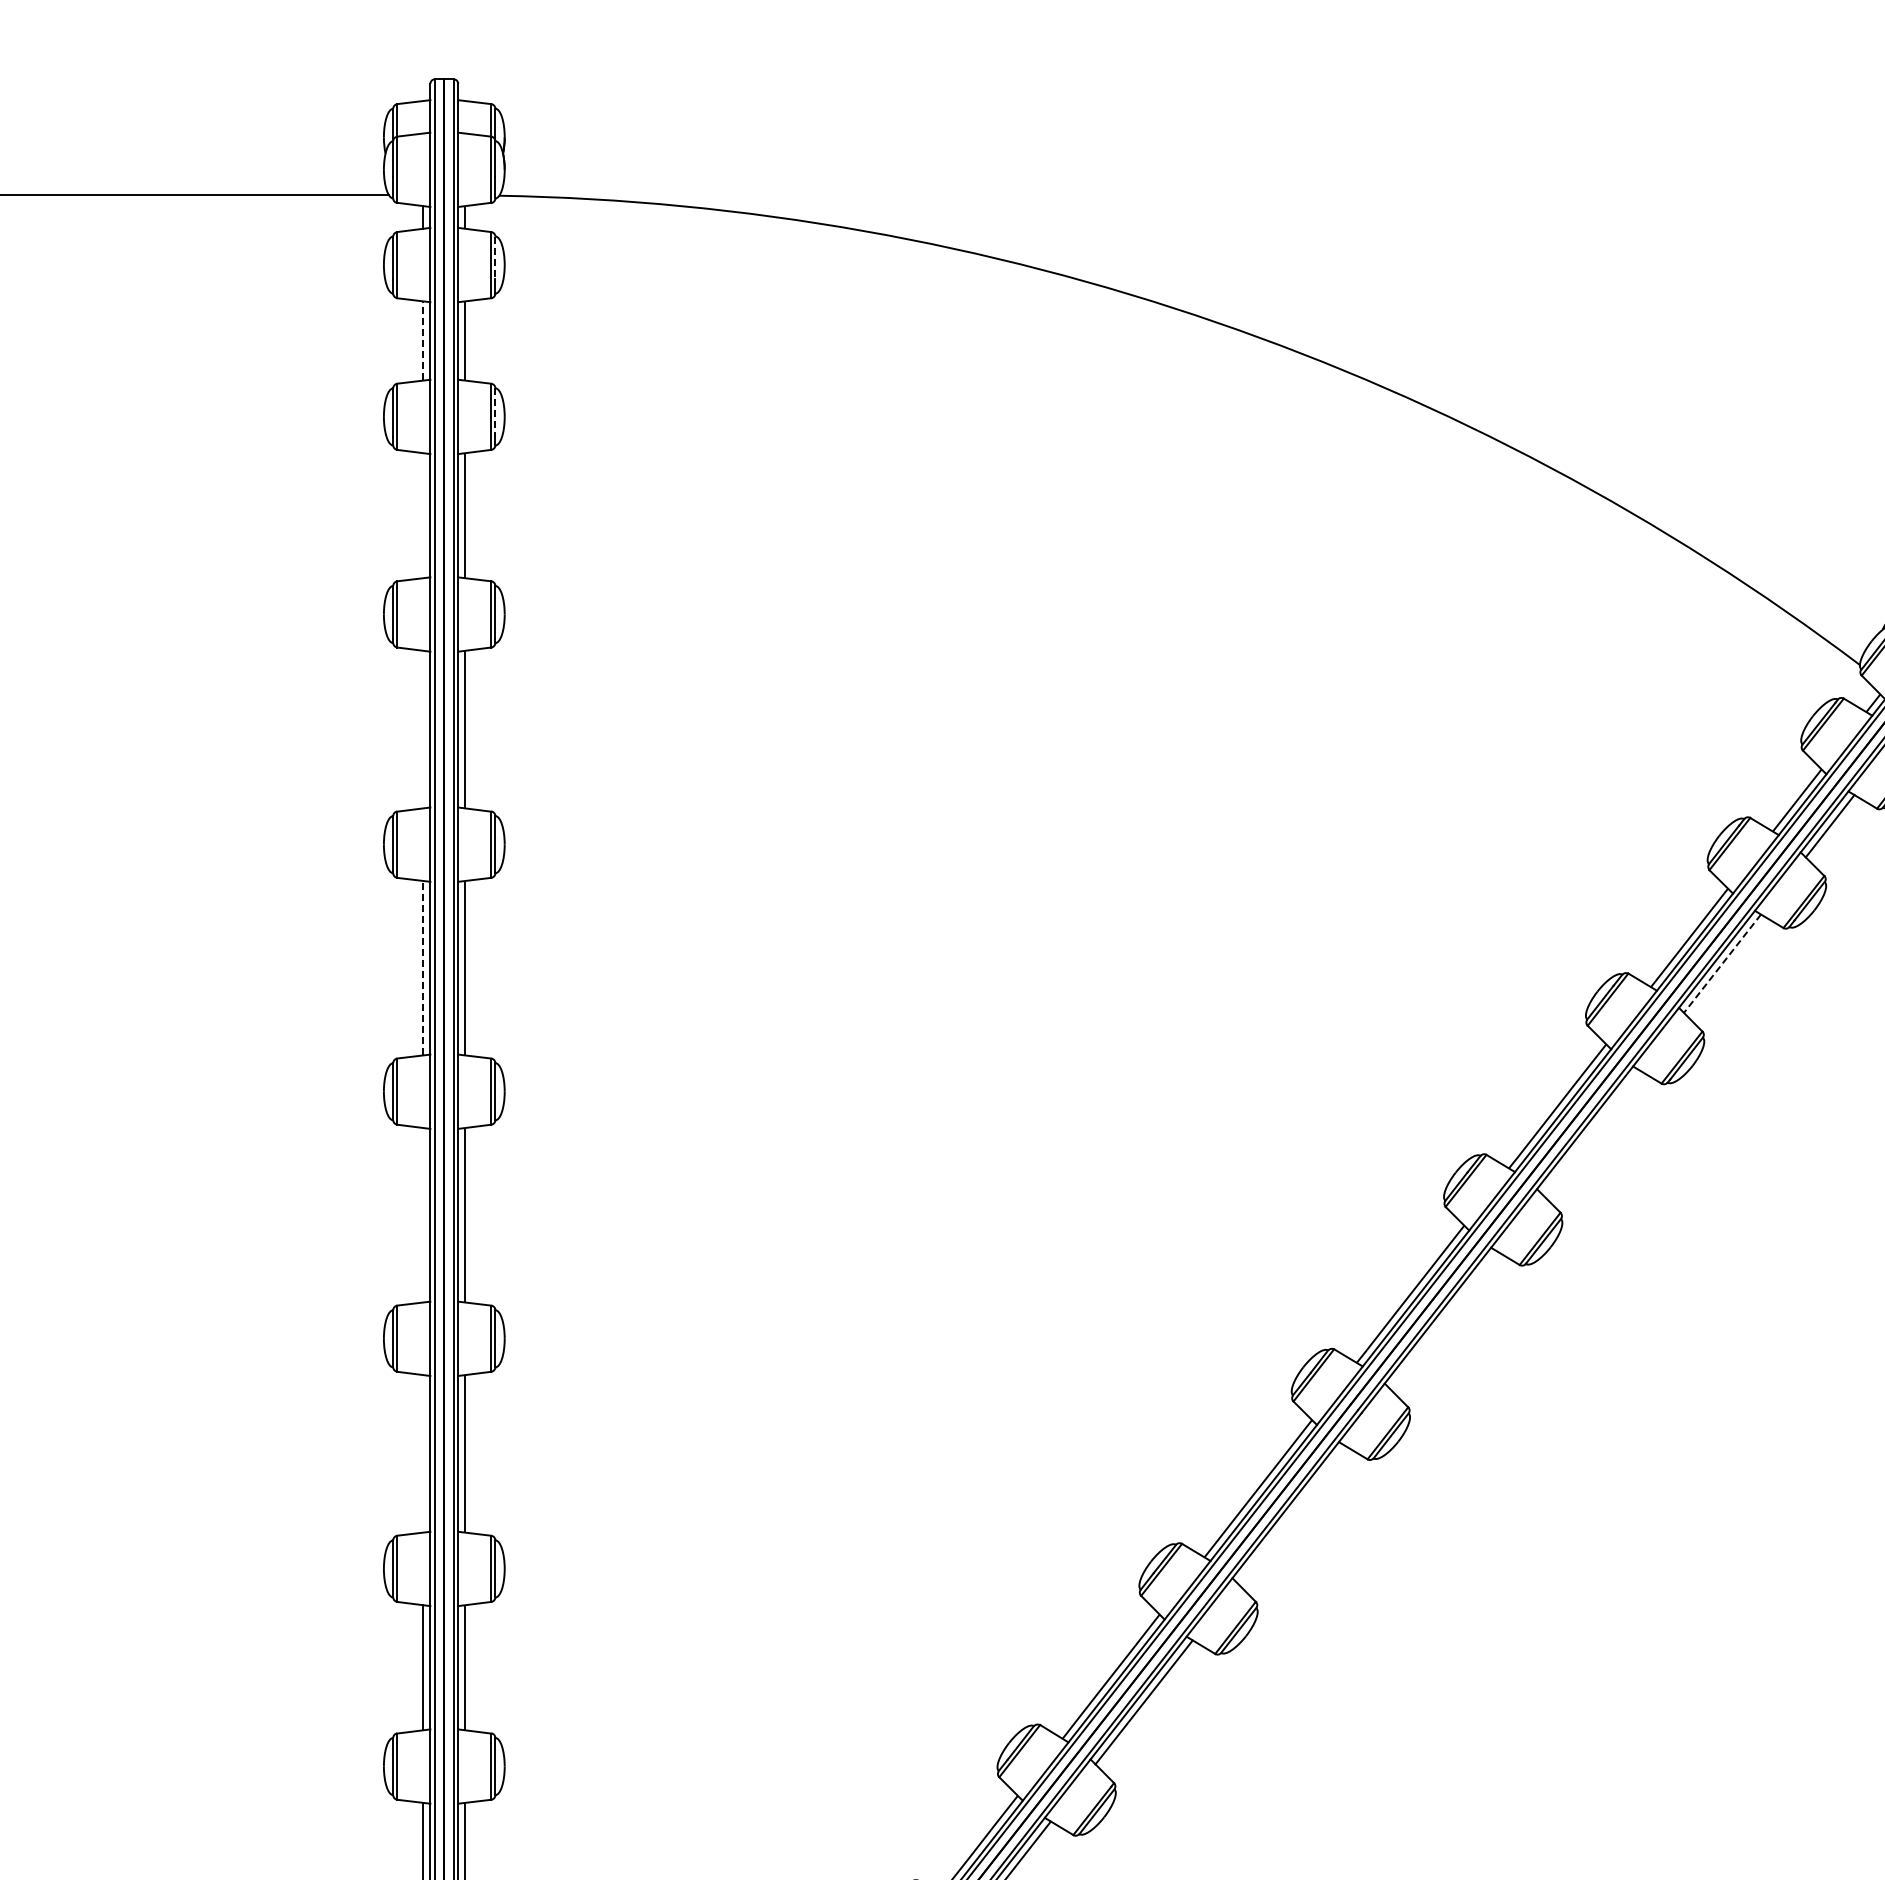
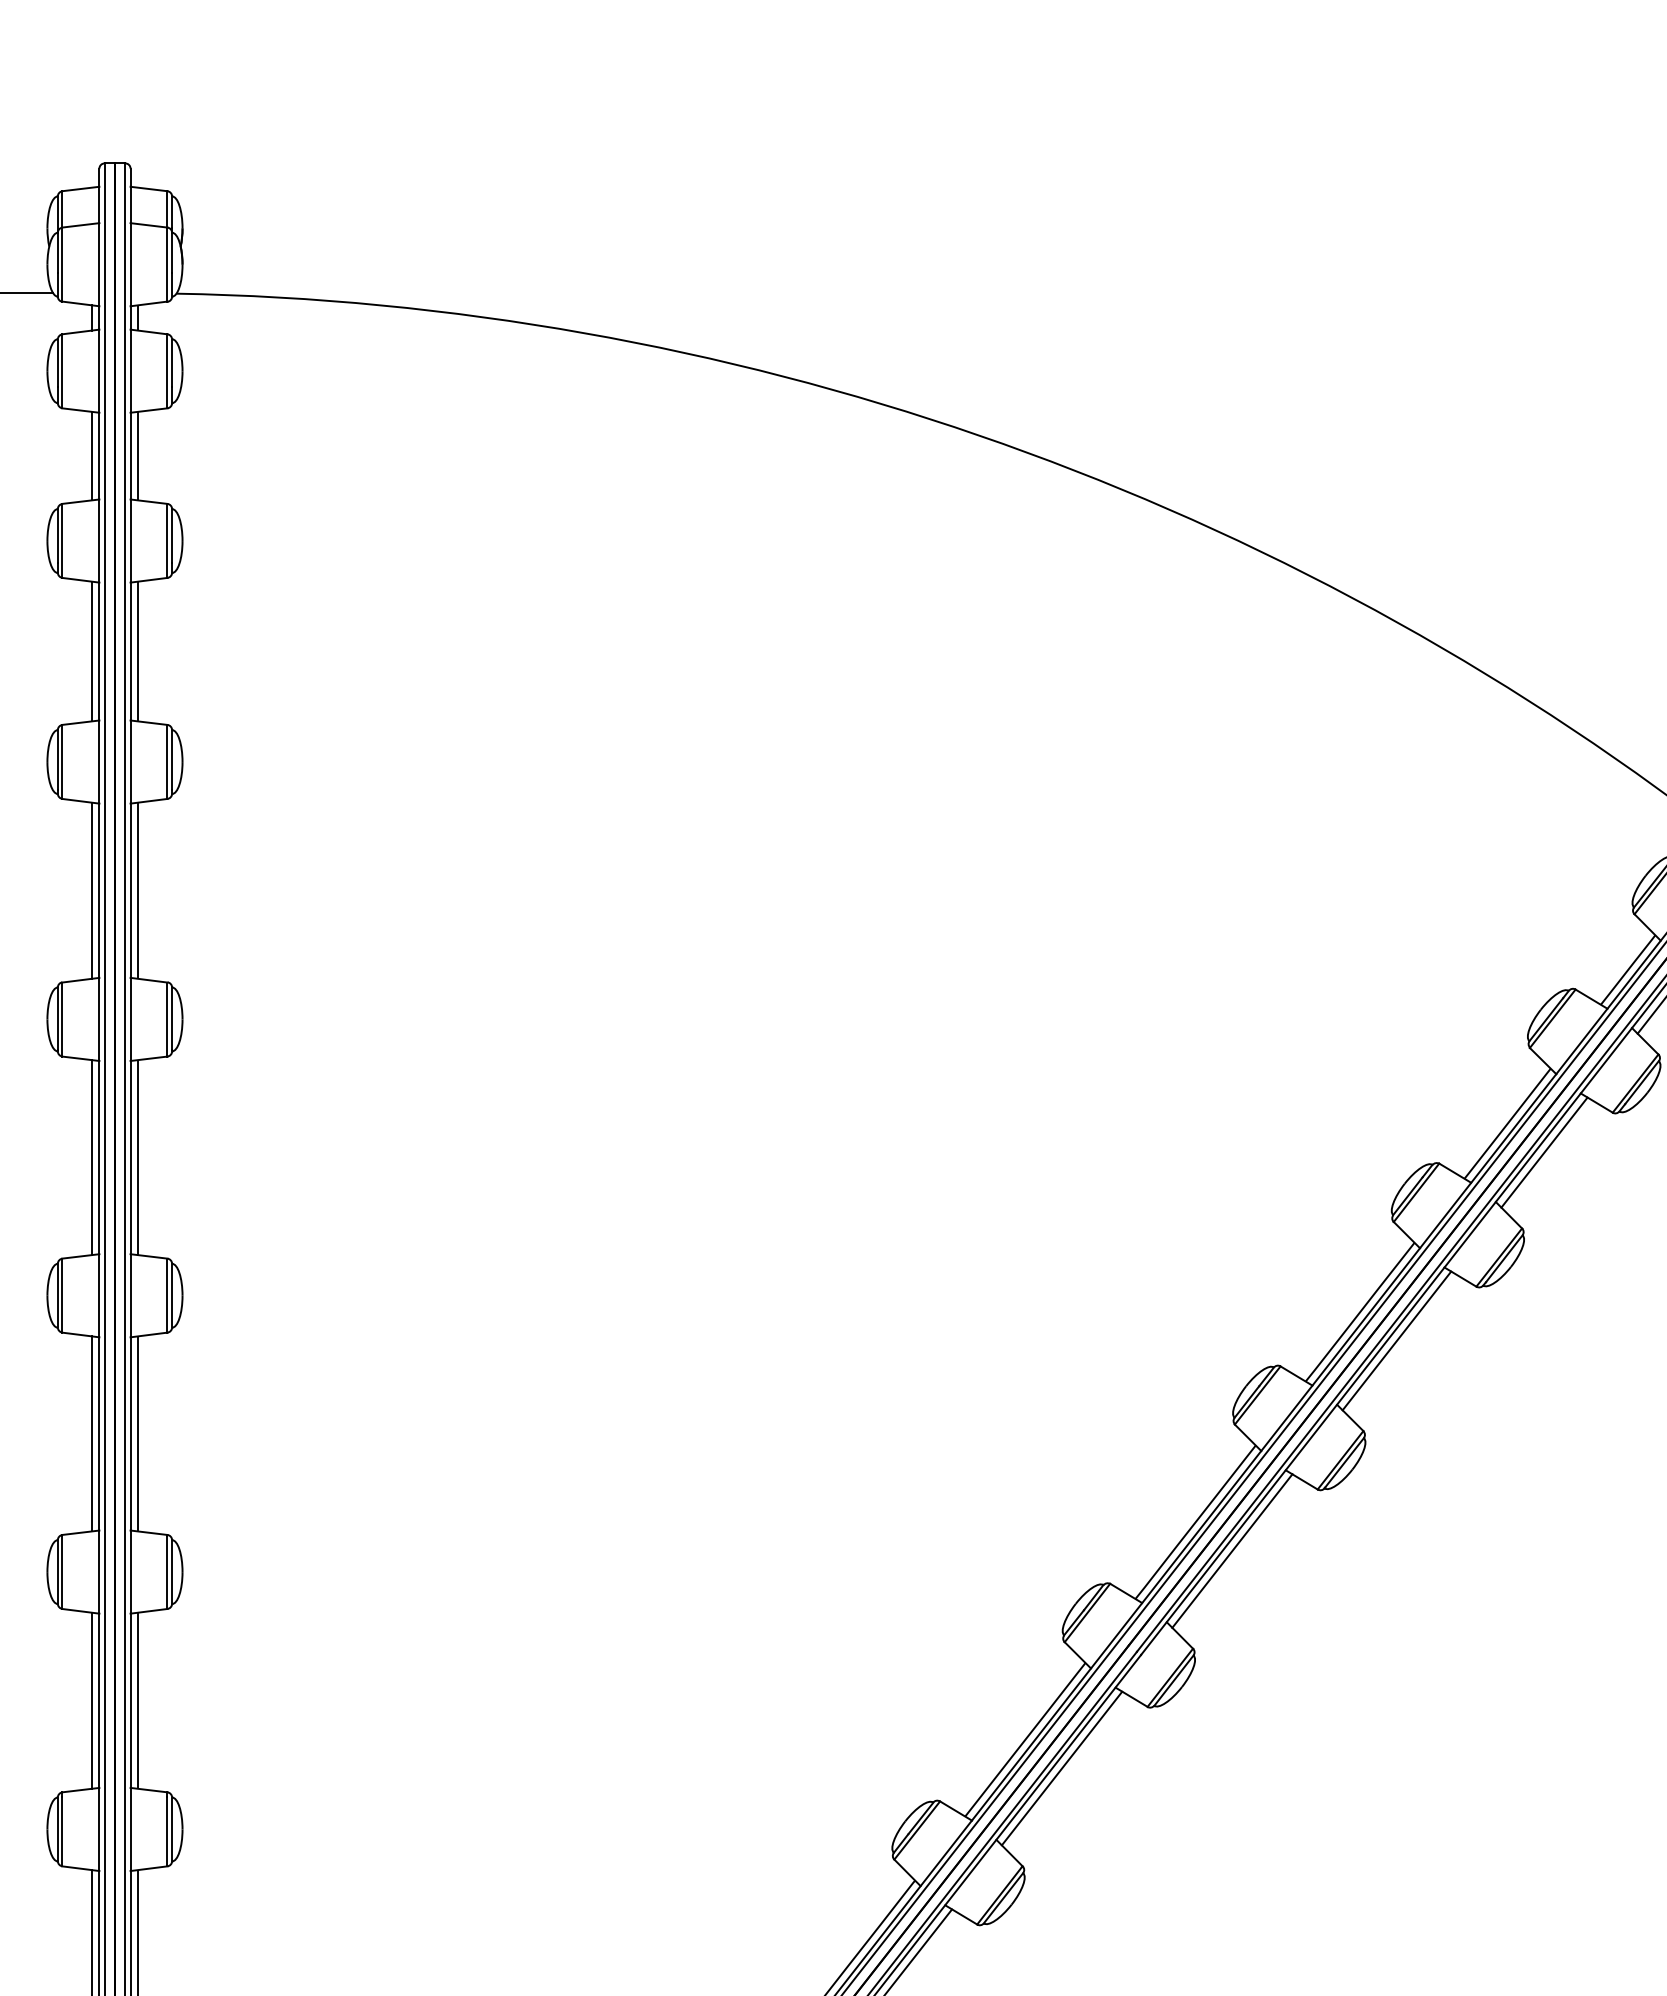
line: (495, 258) -> (172, 363), dashed -> solid
line: (423, 340) -> (91, 455), dashed -> solid
line: (495, 413) -> (172, 537), dashed -> solid
line: (423, 515) -> (91, 651), added
line: (423, 729) -> (91, 890), added
line: (1722, 963) -> (1544, 1152), dashed -> solid
line: (423, 967) -> (91, 1156), dashed -> solid
line: (1590, 1132) -> (1396, 1341), added
line: (423, 1214) -> (91, 1433), added
line: (1443, 1319) -> (1232, 1550), added
line: (423, 1453) -> (91, 1700), added
line: (1290, 1514) -> (1061, 1768), added

